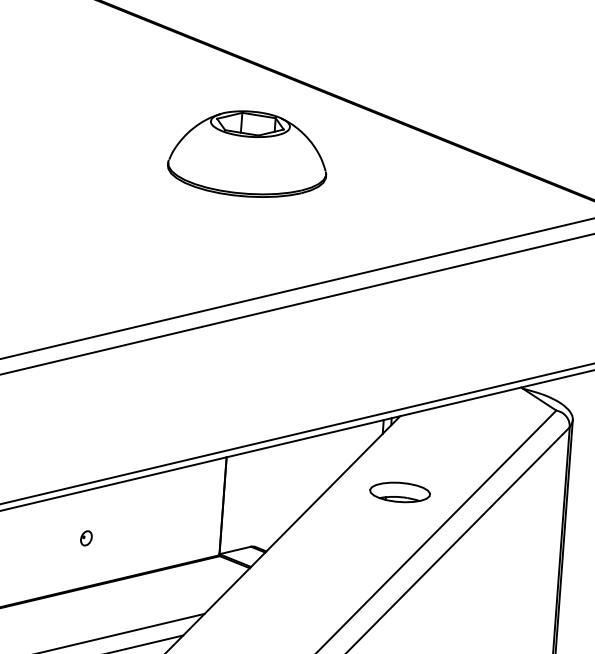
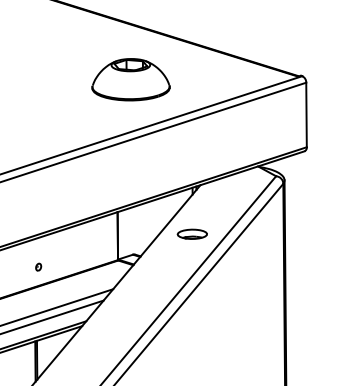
part: (247, 153) -> (130, 79), moved
part: (398, 490) -> (191, 233), moved
part: (86, 536) -> (38, 266), moved

